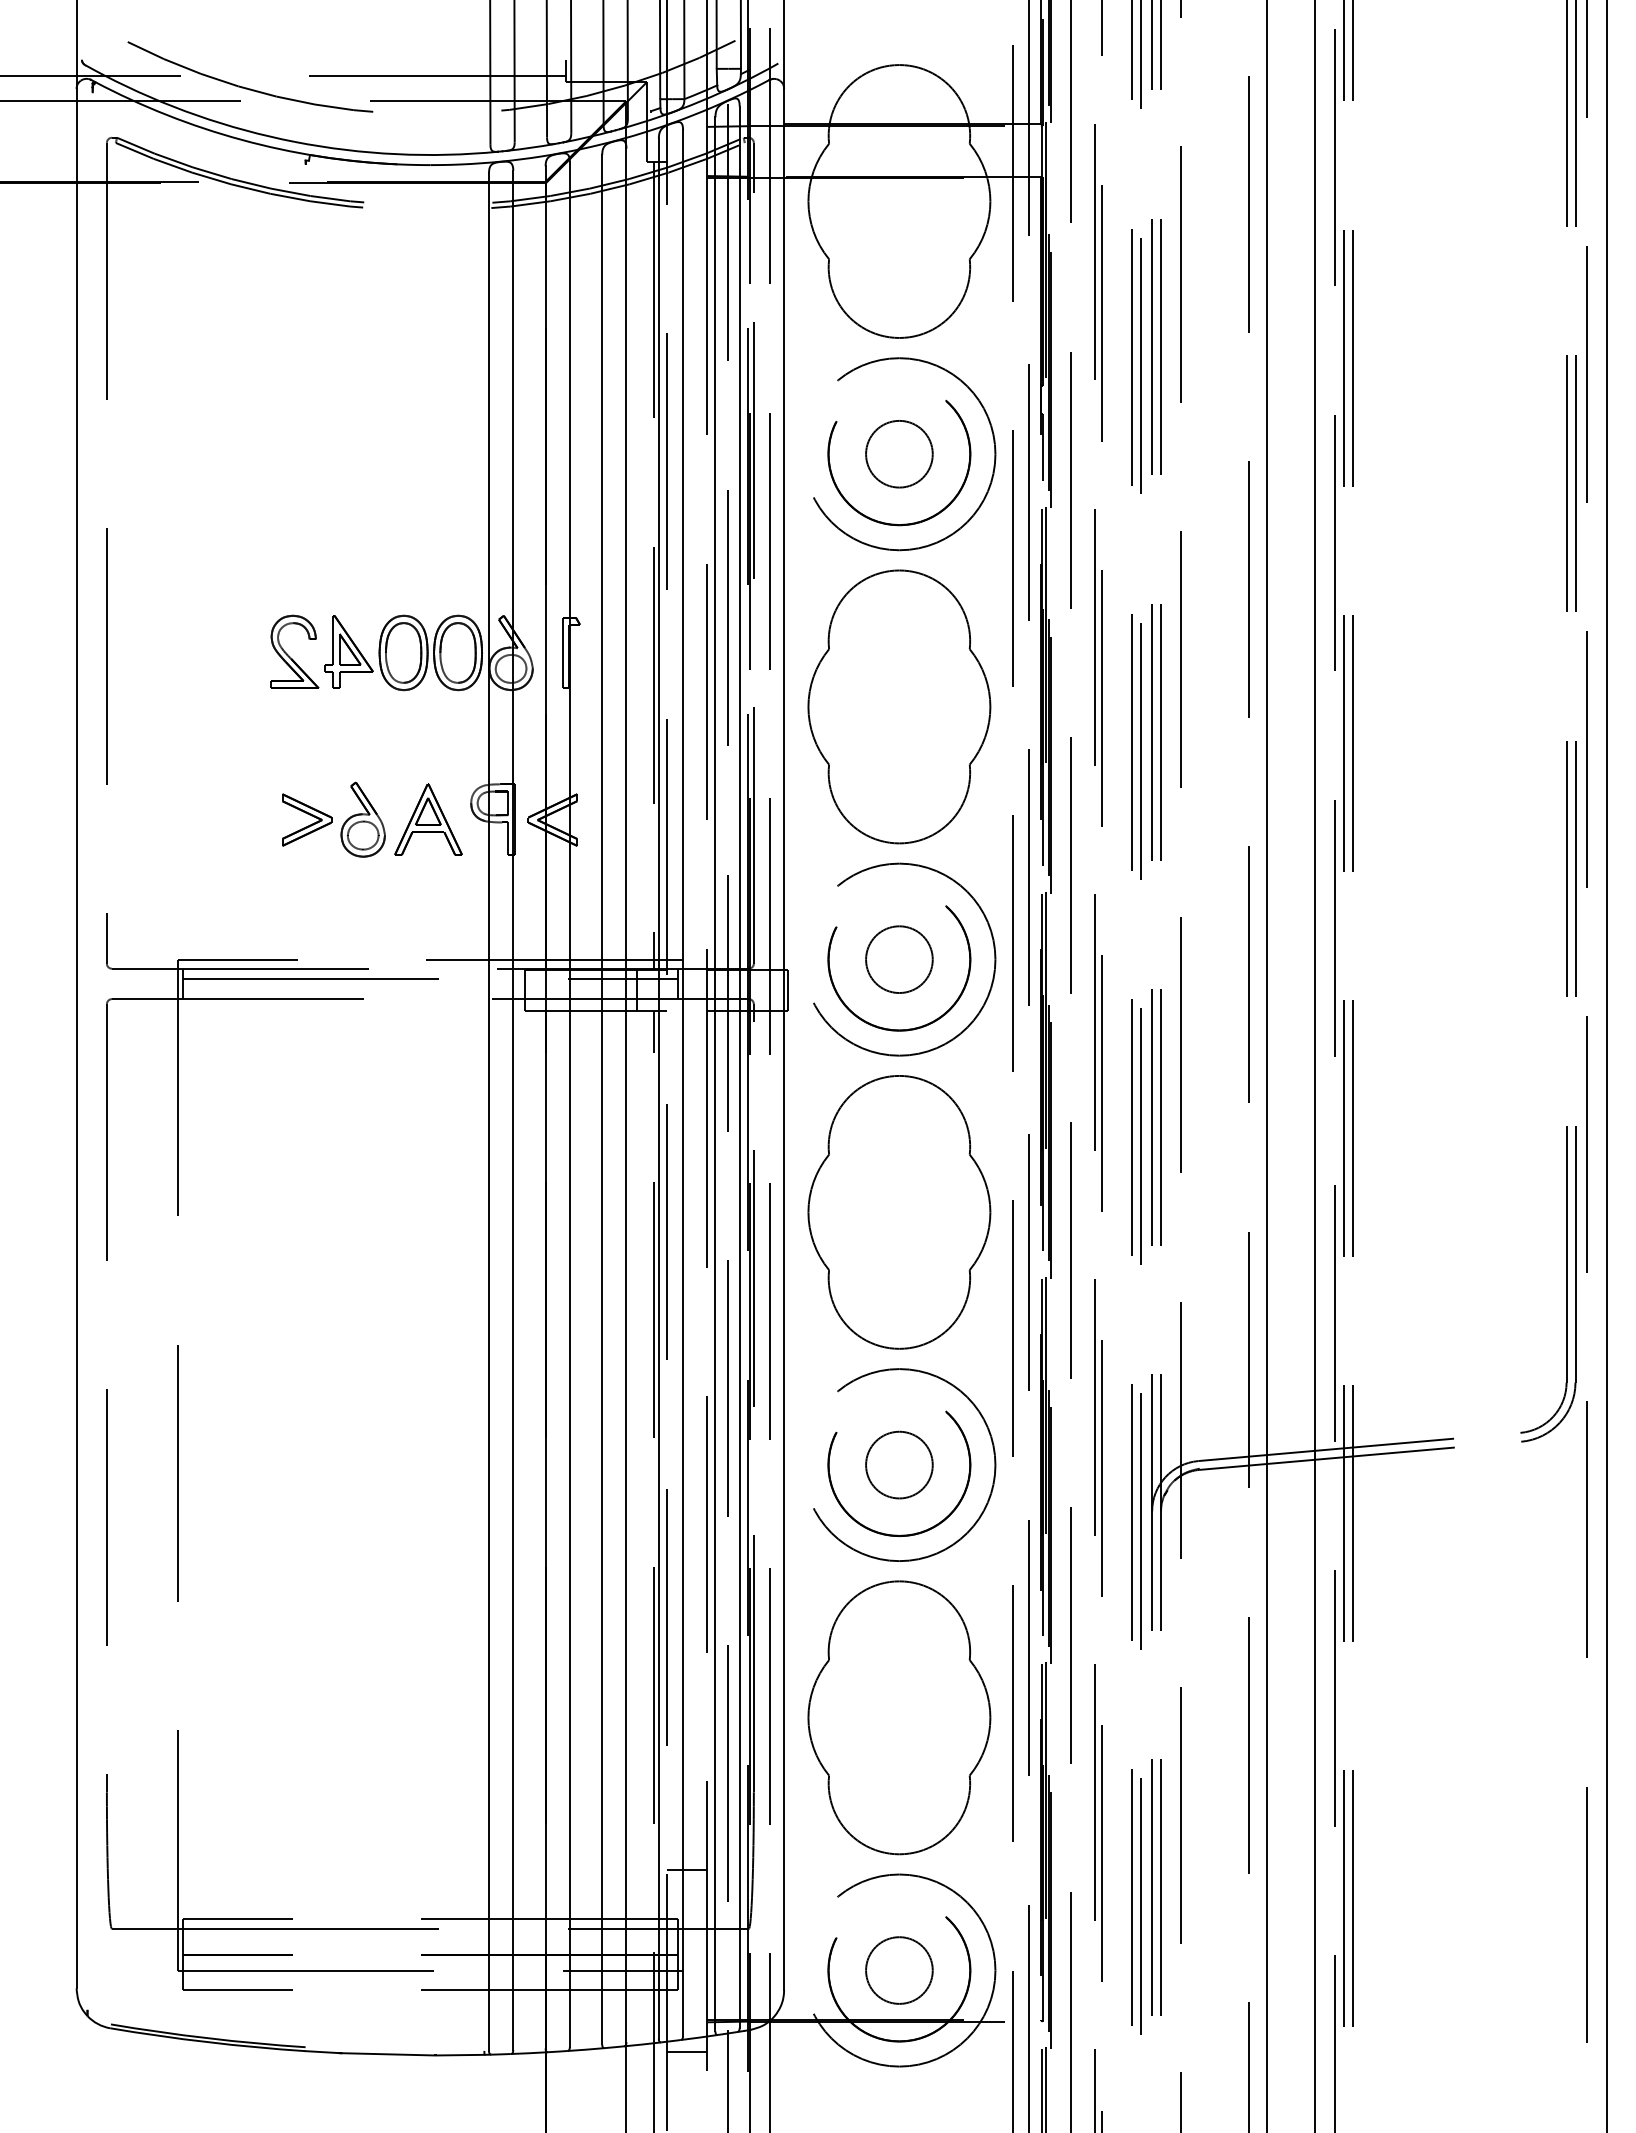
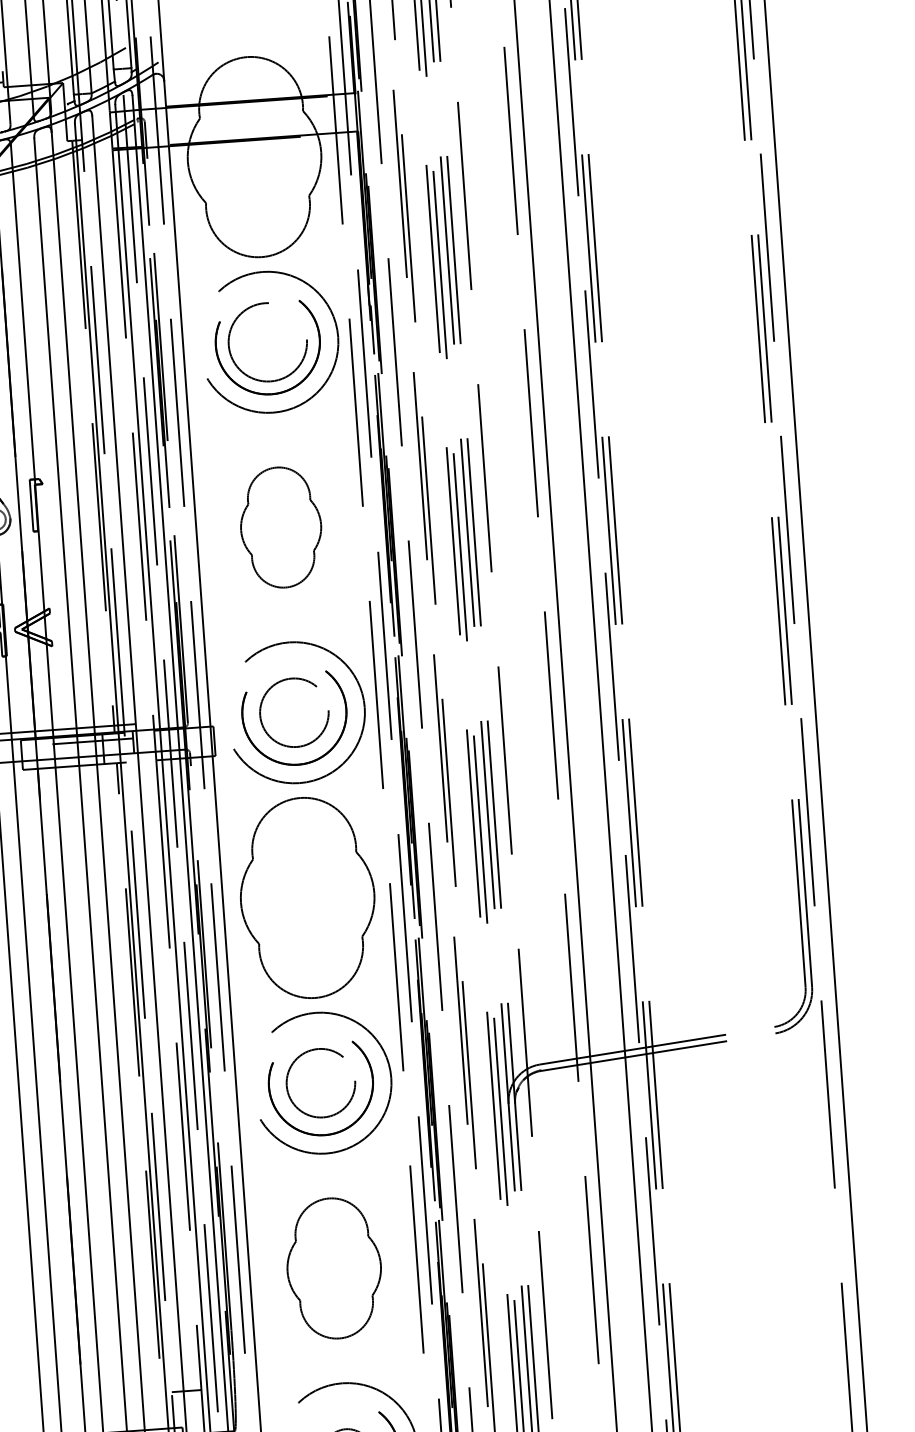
circle: (899, 453) -> (267, 341), size x1.6
part: (899, 706) -> (281, 527), size x0.6
circle: (899, 959) -> (294, 712), size x1.4
circle: (899, 1464) -> (320, 1082), size x1.4
part: (899, 1717) -> (334, 1268), size x0.7

